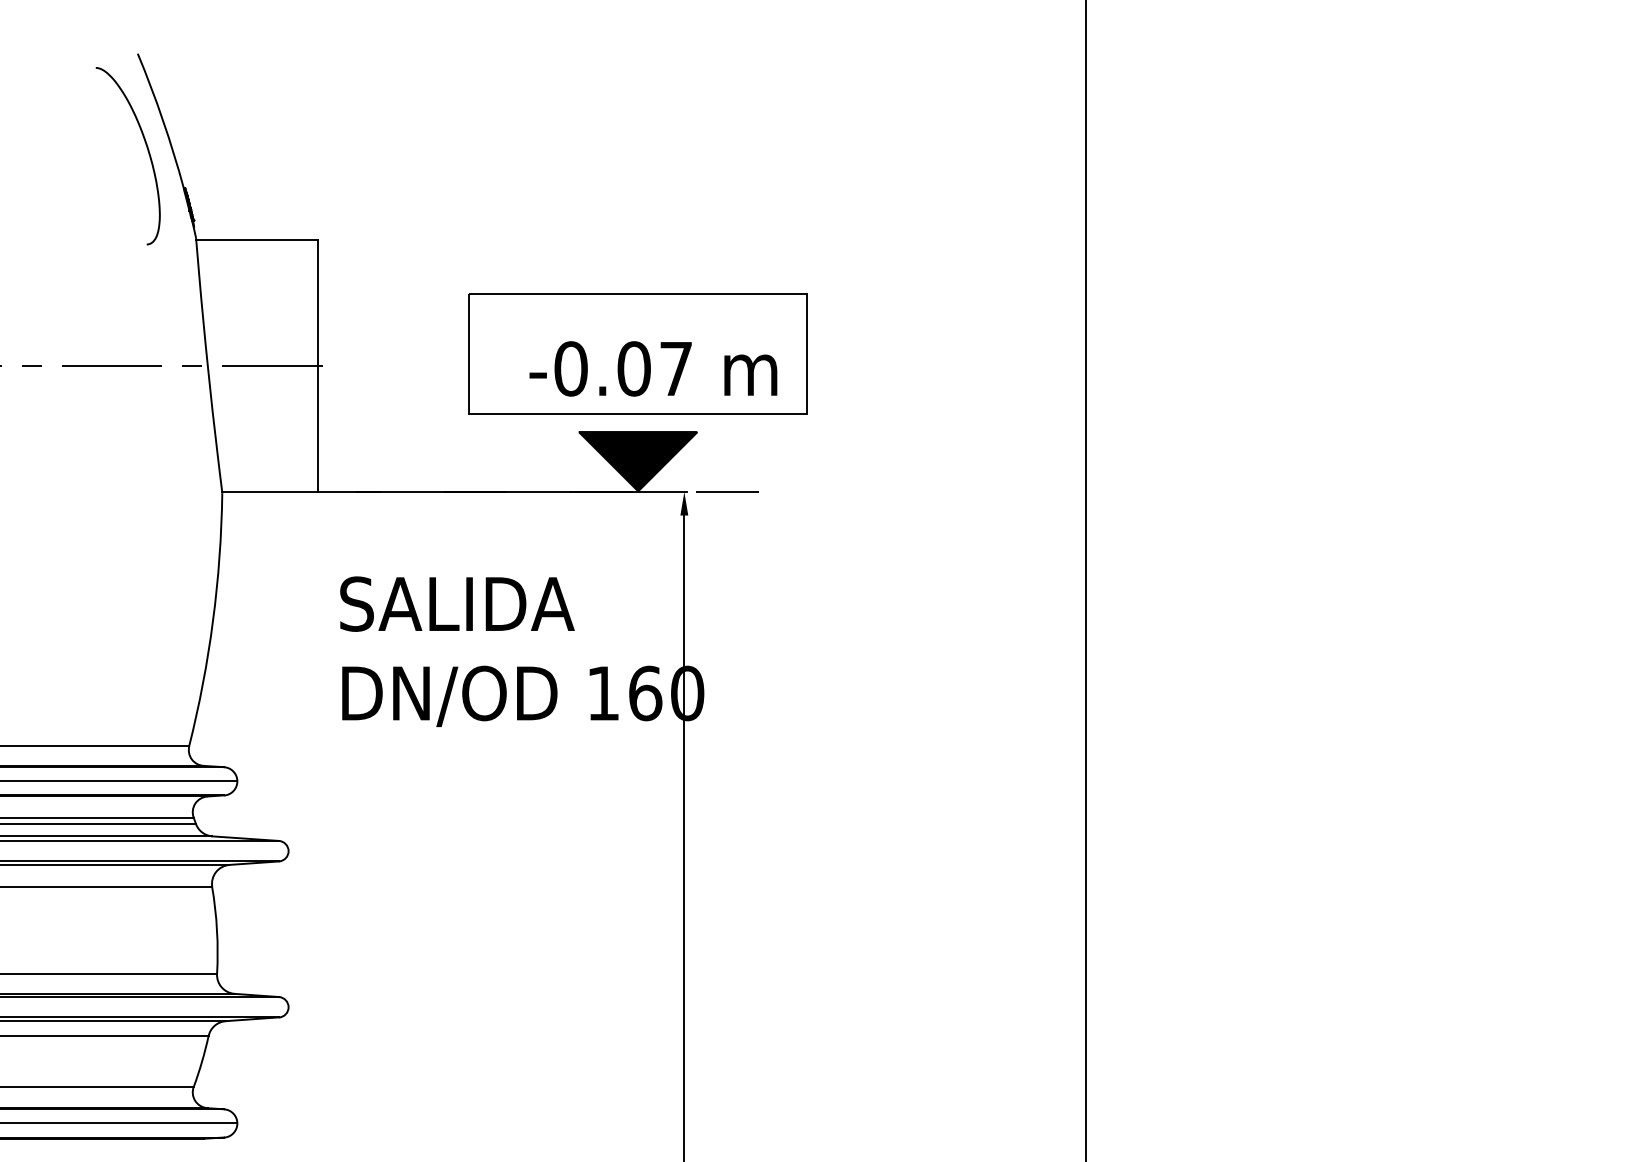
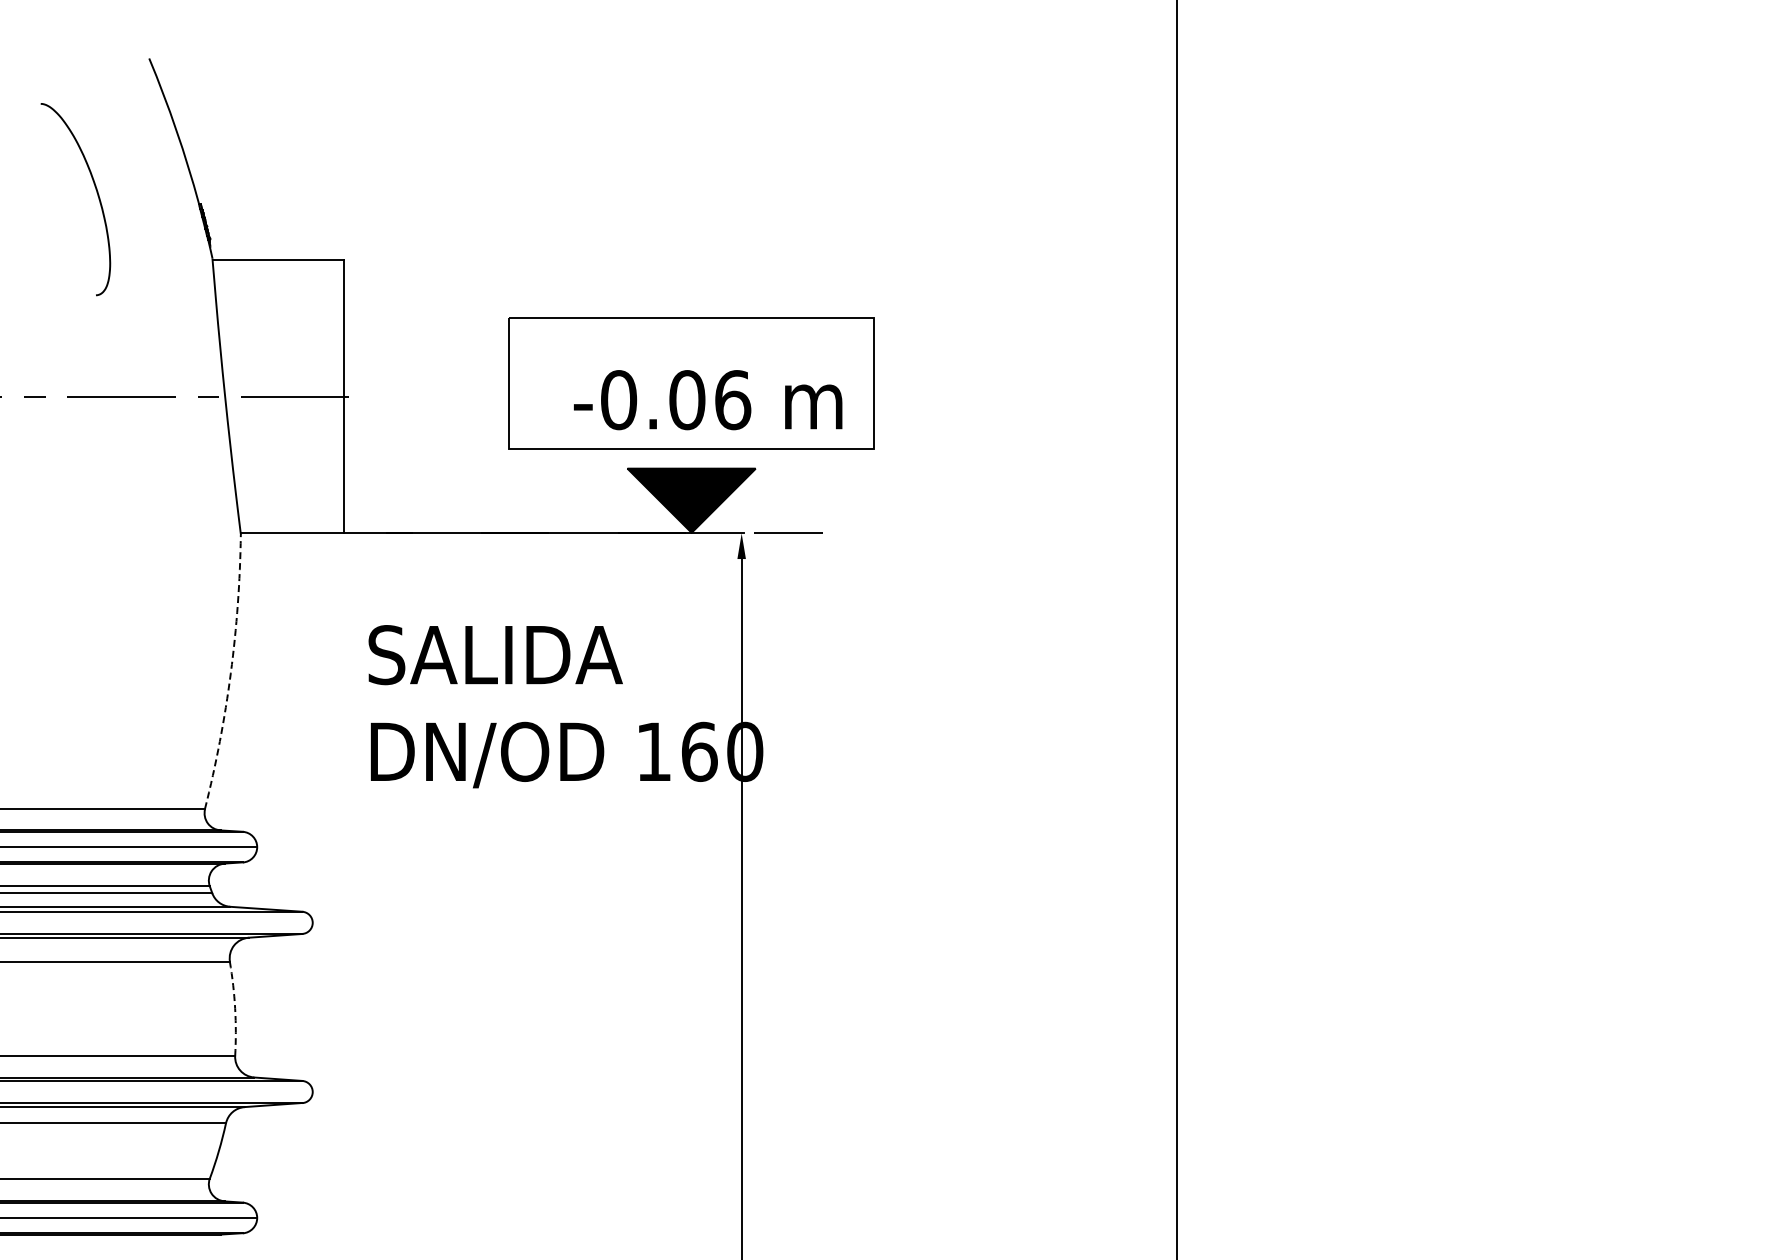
curve: (147, 149) -> (96, 192), moved
text: (676, 369) -> (733, 400), -0.07 -> -0.06
arc: (212, 621) -> (230, 673), solid -> dashed
arc: (217, 930) -> (235, 1008), solid -> dashed

